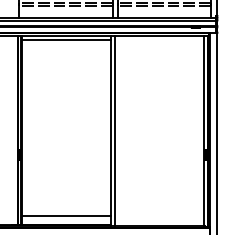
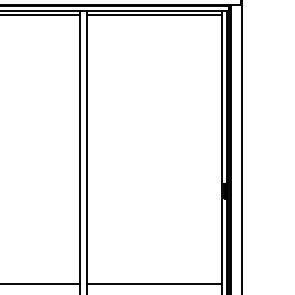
line: (159, 39) -> (154, 15), added
line: (159, 215) -> (154, 283), added

